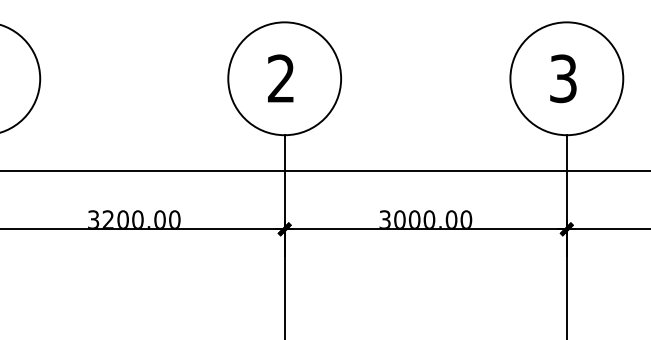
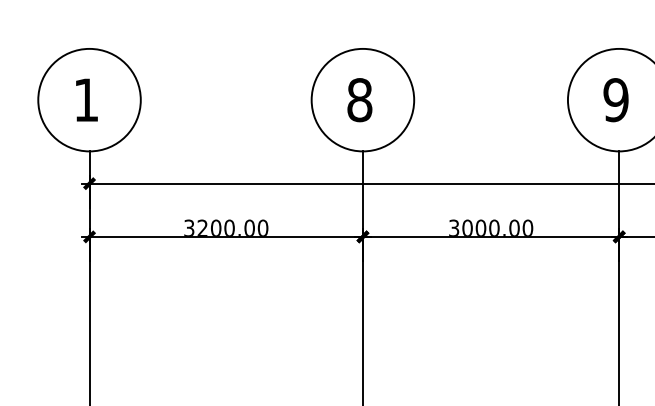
text: (280, 79) -> (359, 100), 2 -> 8
text: (562, 79) -> (615, 100), 3 -> 9

